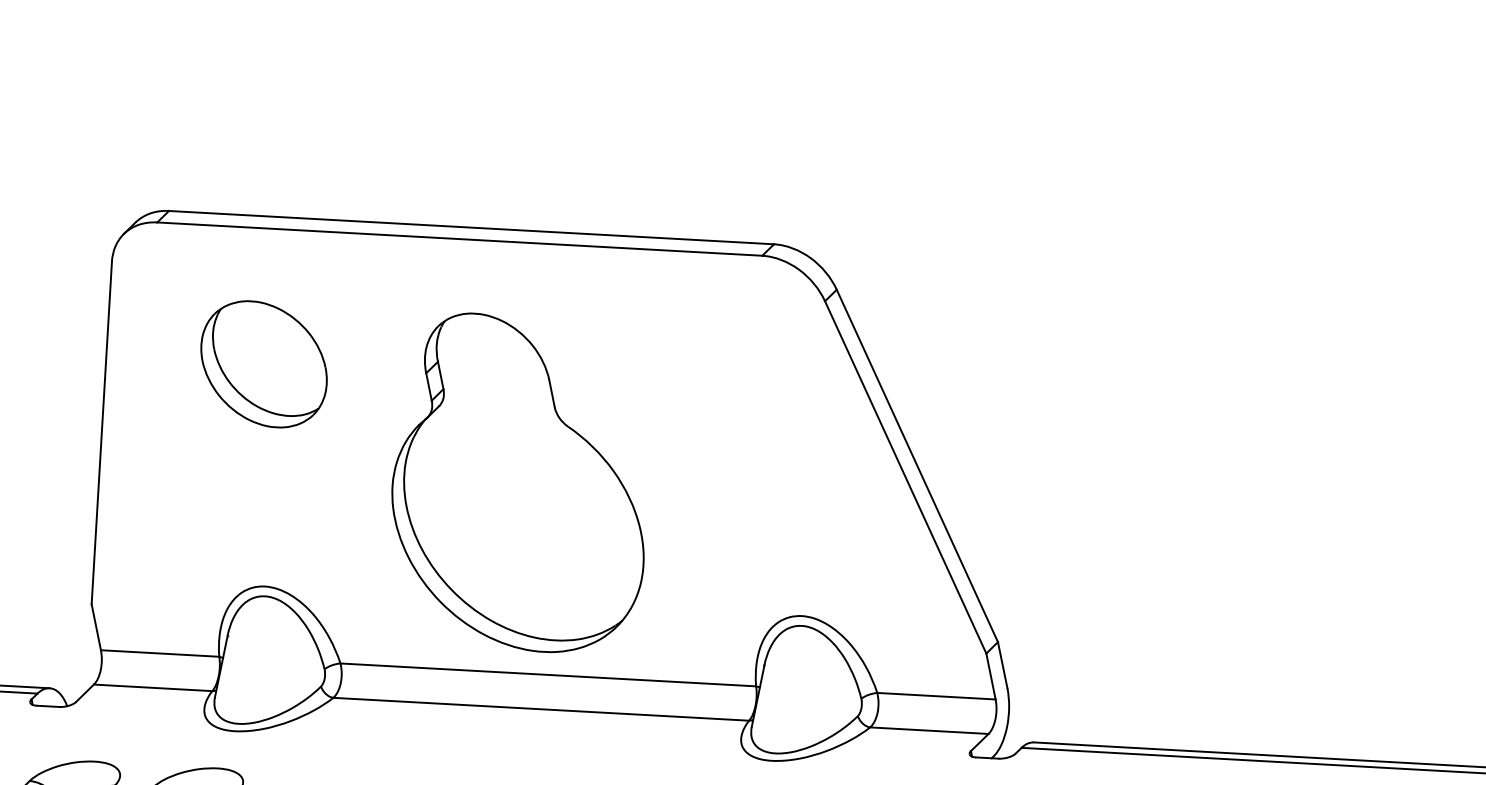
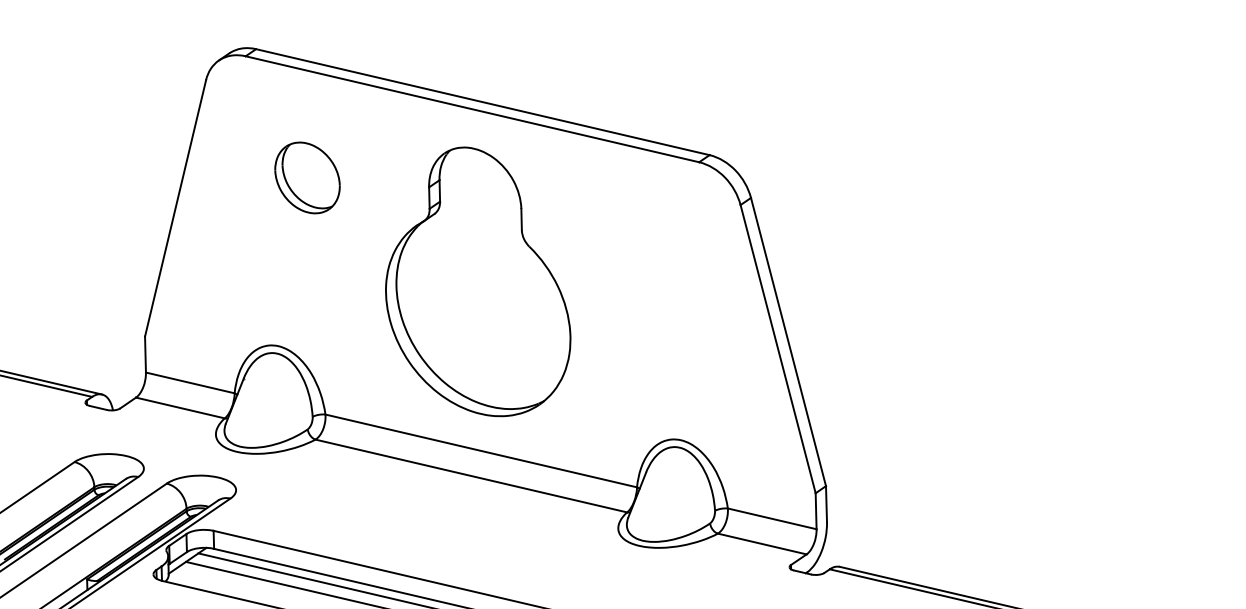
part: (263, 363) -> (307, 177), size x0.7
part: (510, 482) -> (478, 281), moved

